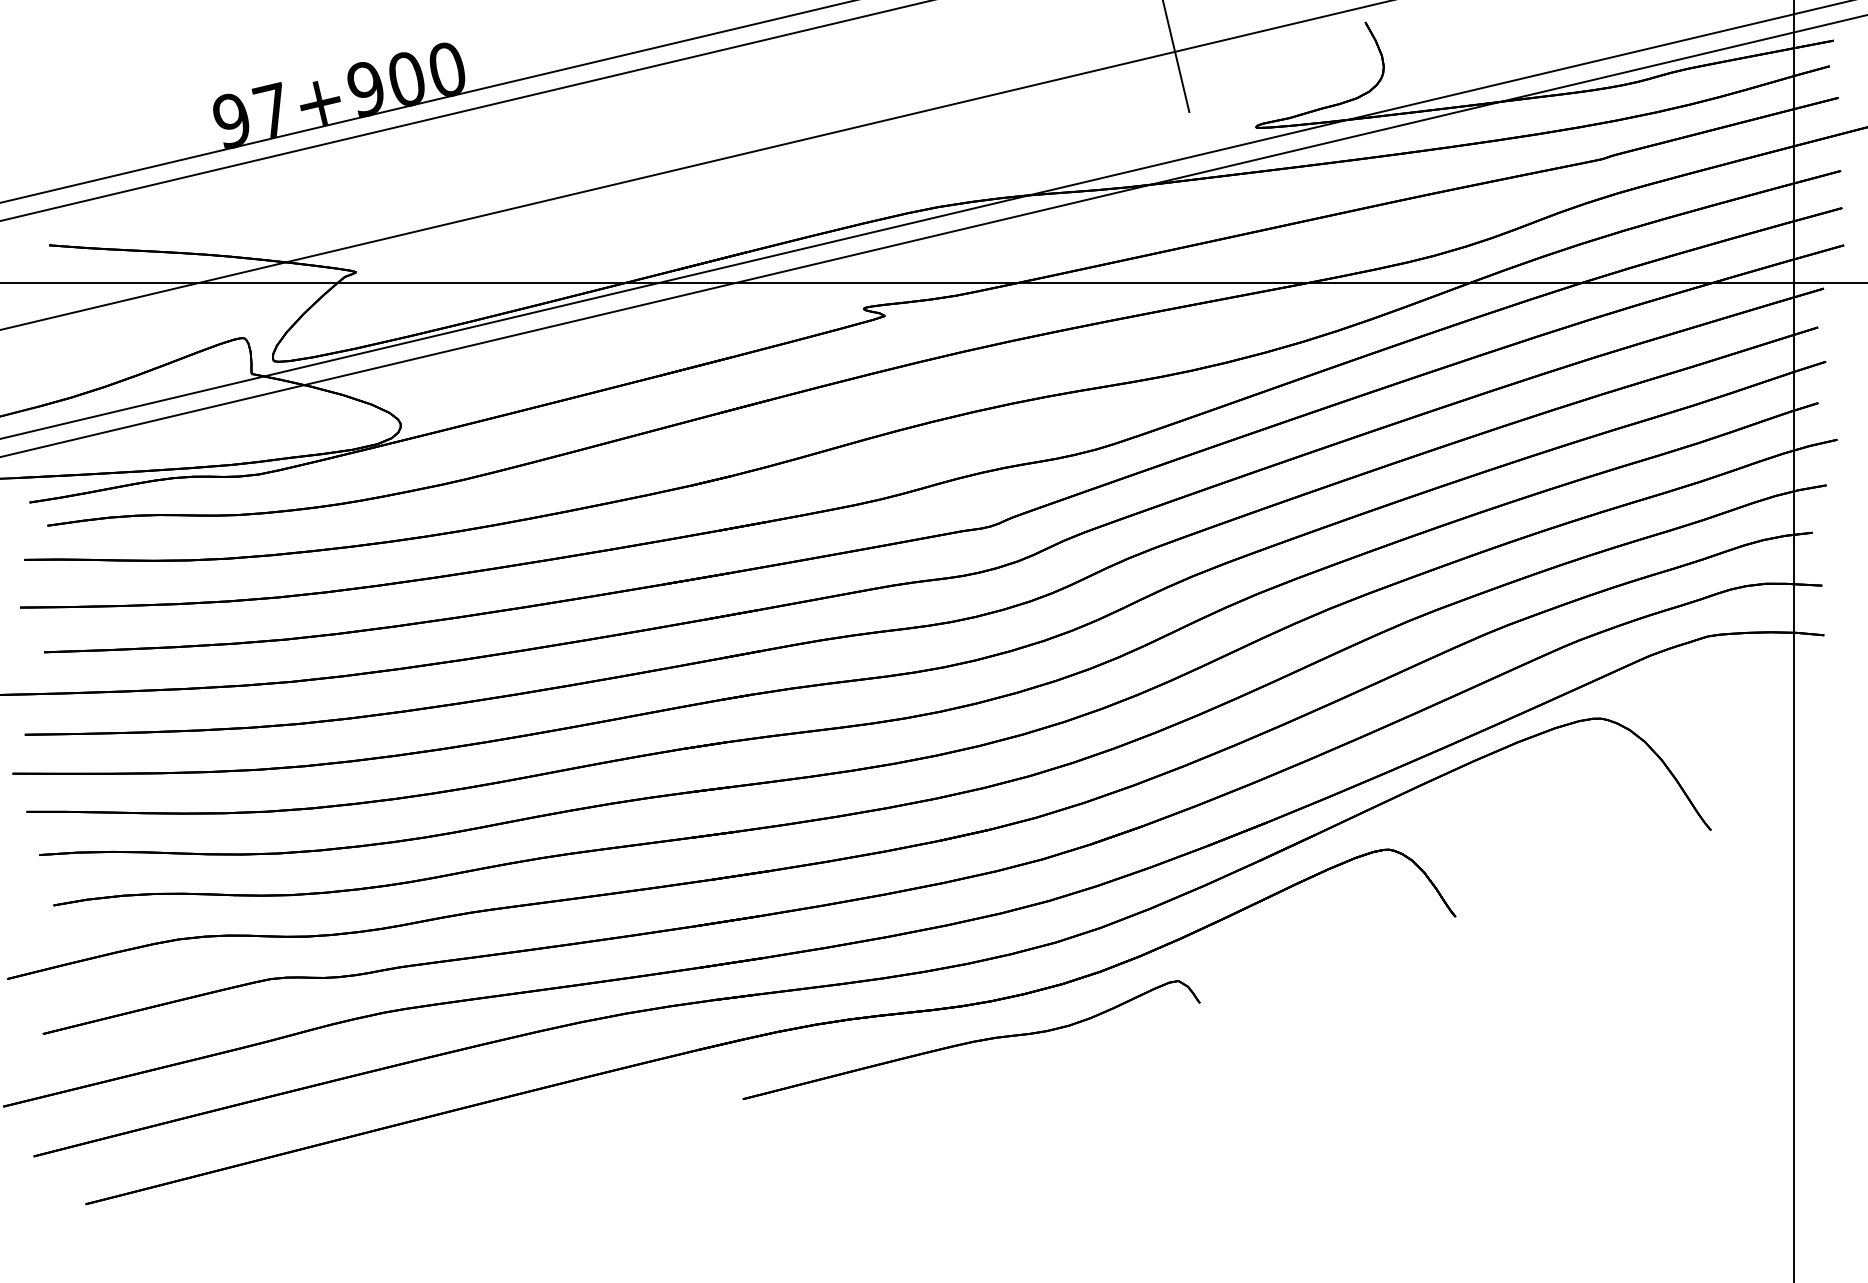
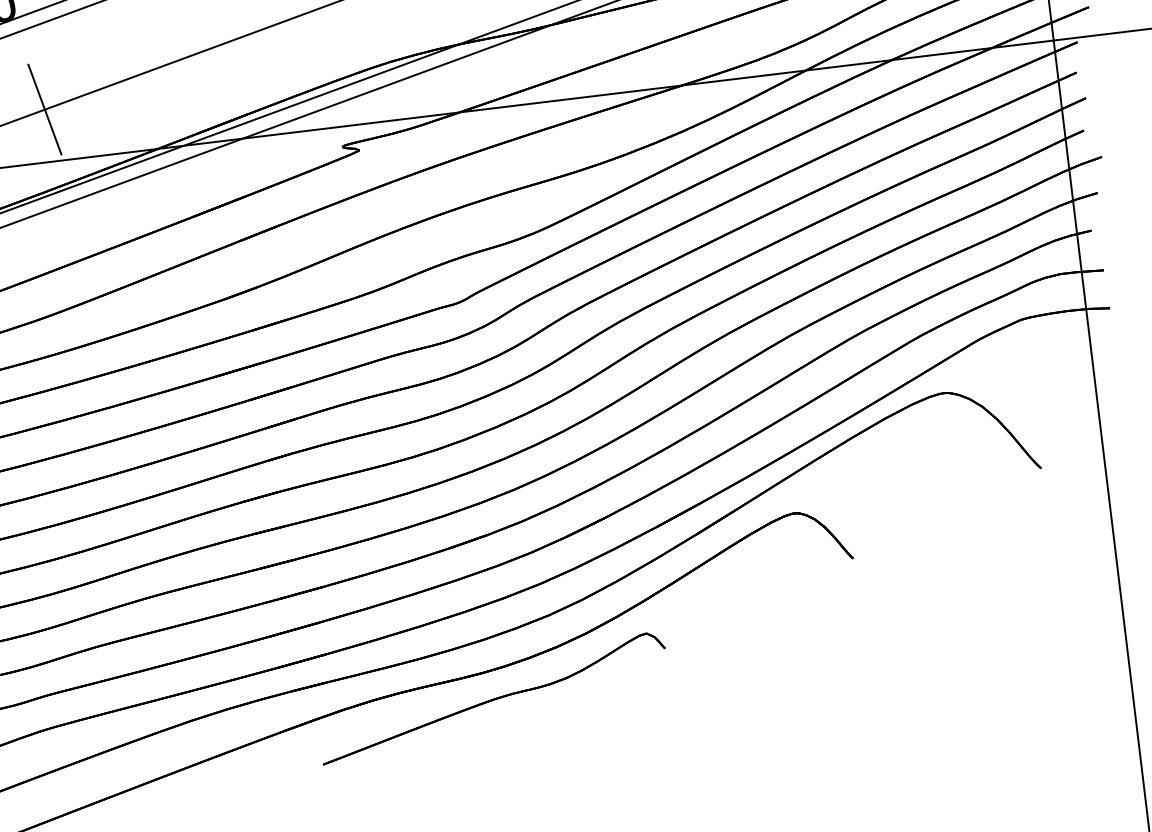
line: (487, 214) -> (45, 109), added

